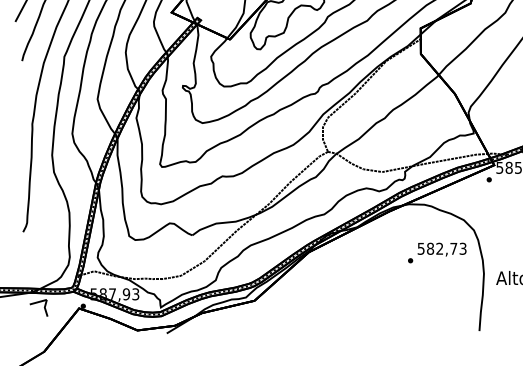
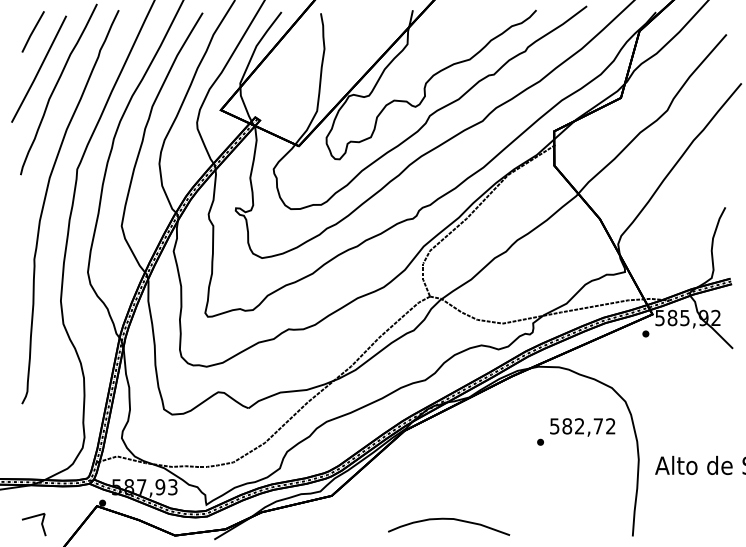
text: (462, 248) -> (610, 426), 582,73 -> 582,72
part: (36, 303) -> (31, 518), moved
curve: (342, 318) -> (449, 519), added

